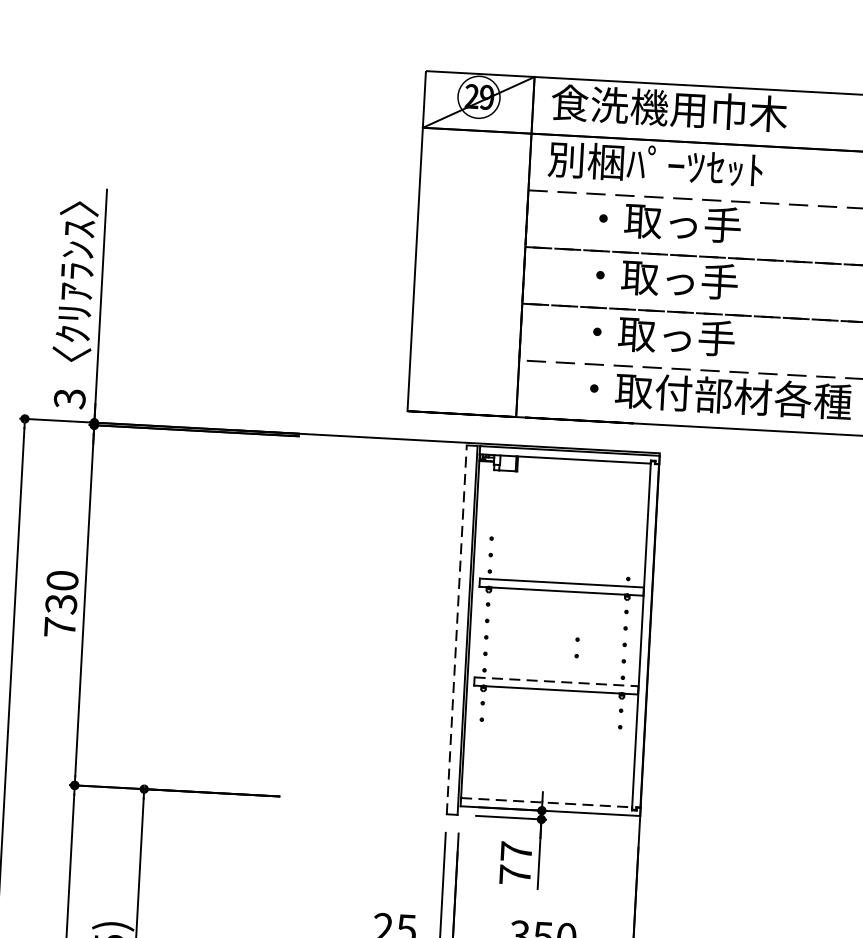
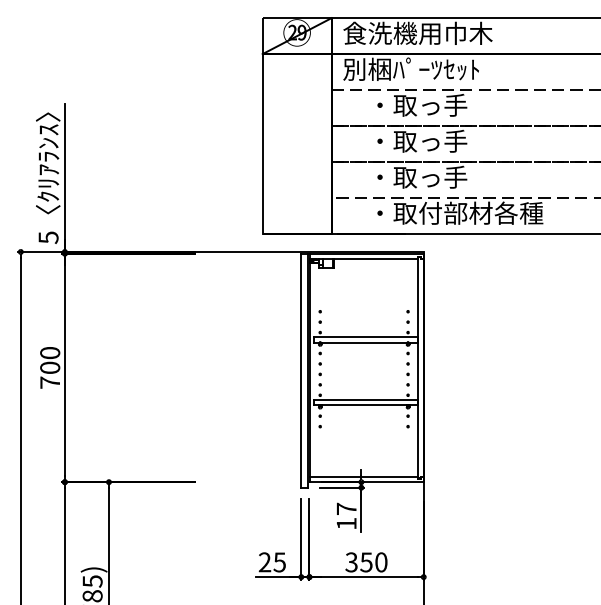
text: (69, 398) -> (48, 237), 3 -> 5
text: (61, 603) -> (50, 367), 730 -> 700
line: (457, 629) -> (301, 370), dashed -> solid
part: (576, 647) -> (407, 316), moved
line: (556, 682) -> (366, 400), dashed -> solid
line: (547, 802) -> (364, 476), dashed -> solid
text: (514, 874) -> (346, 523), 77 -> 17

